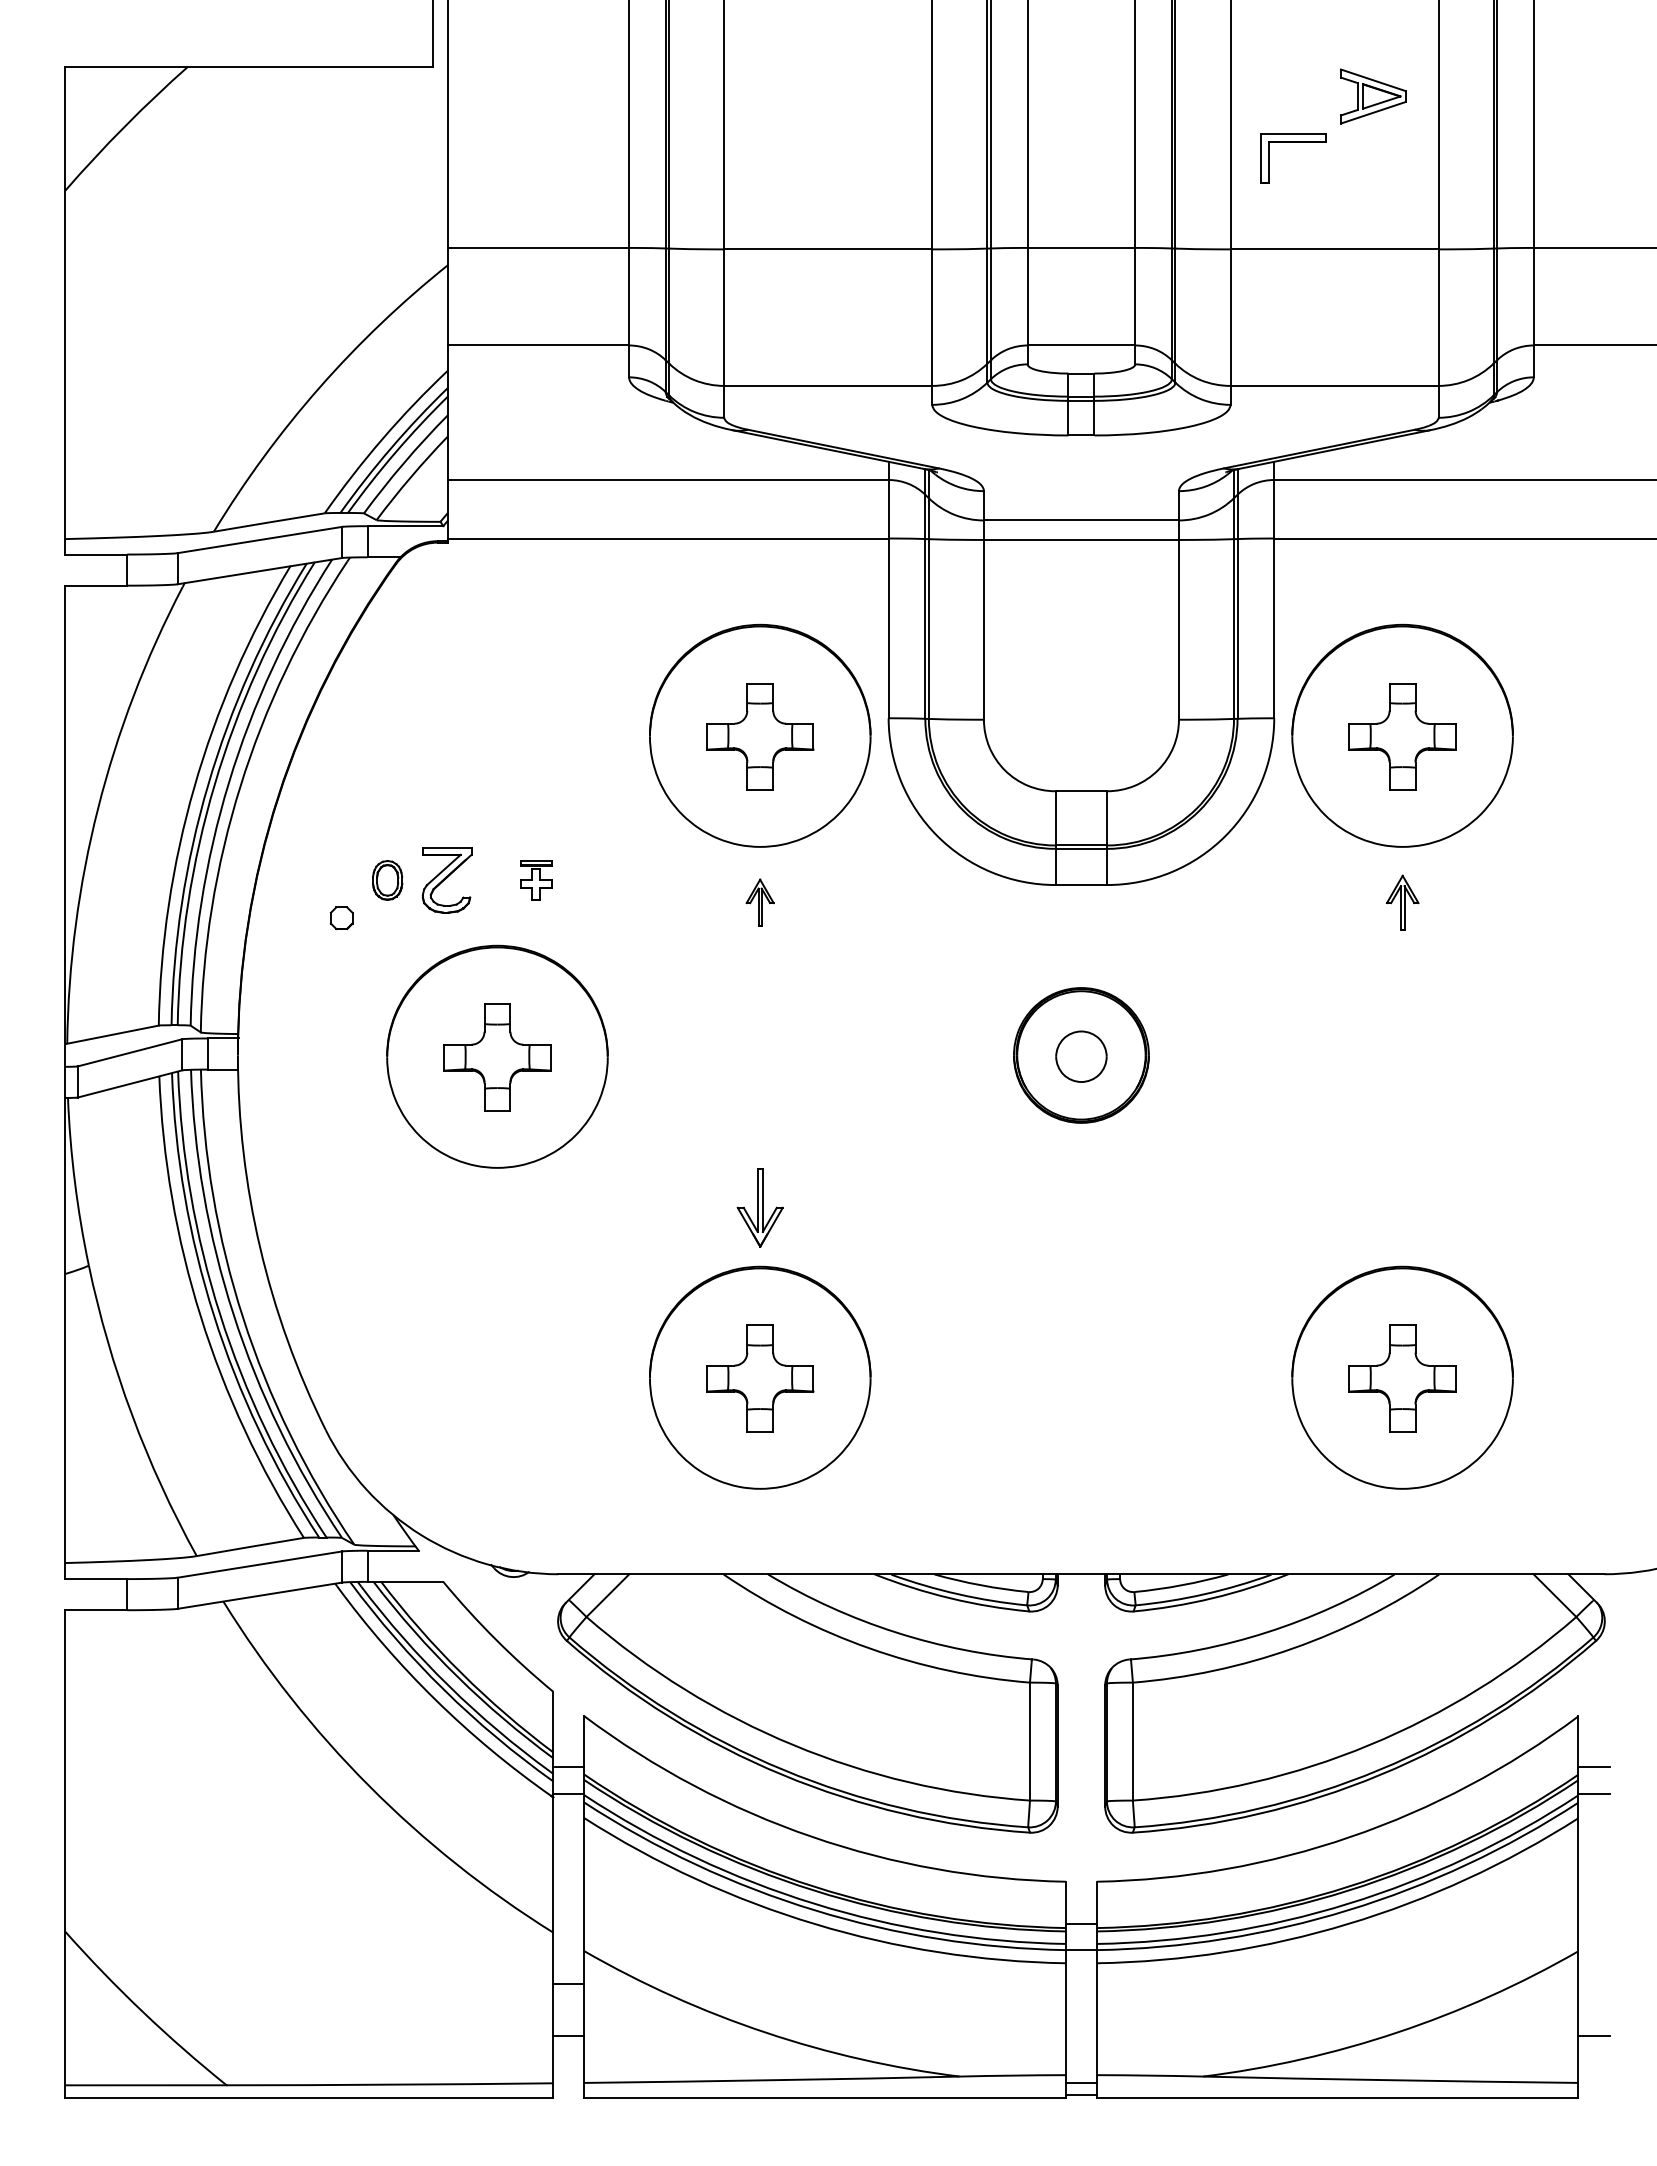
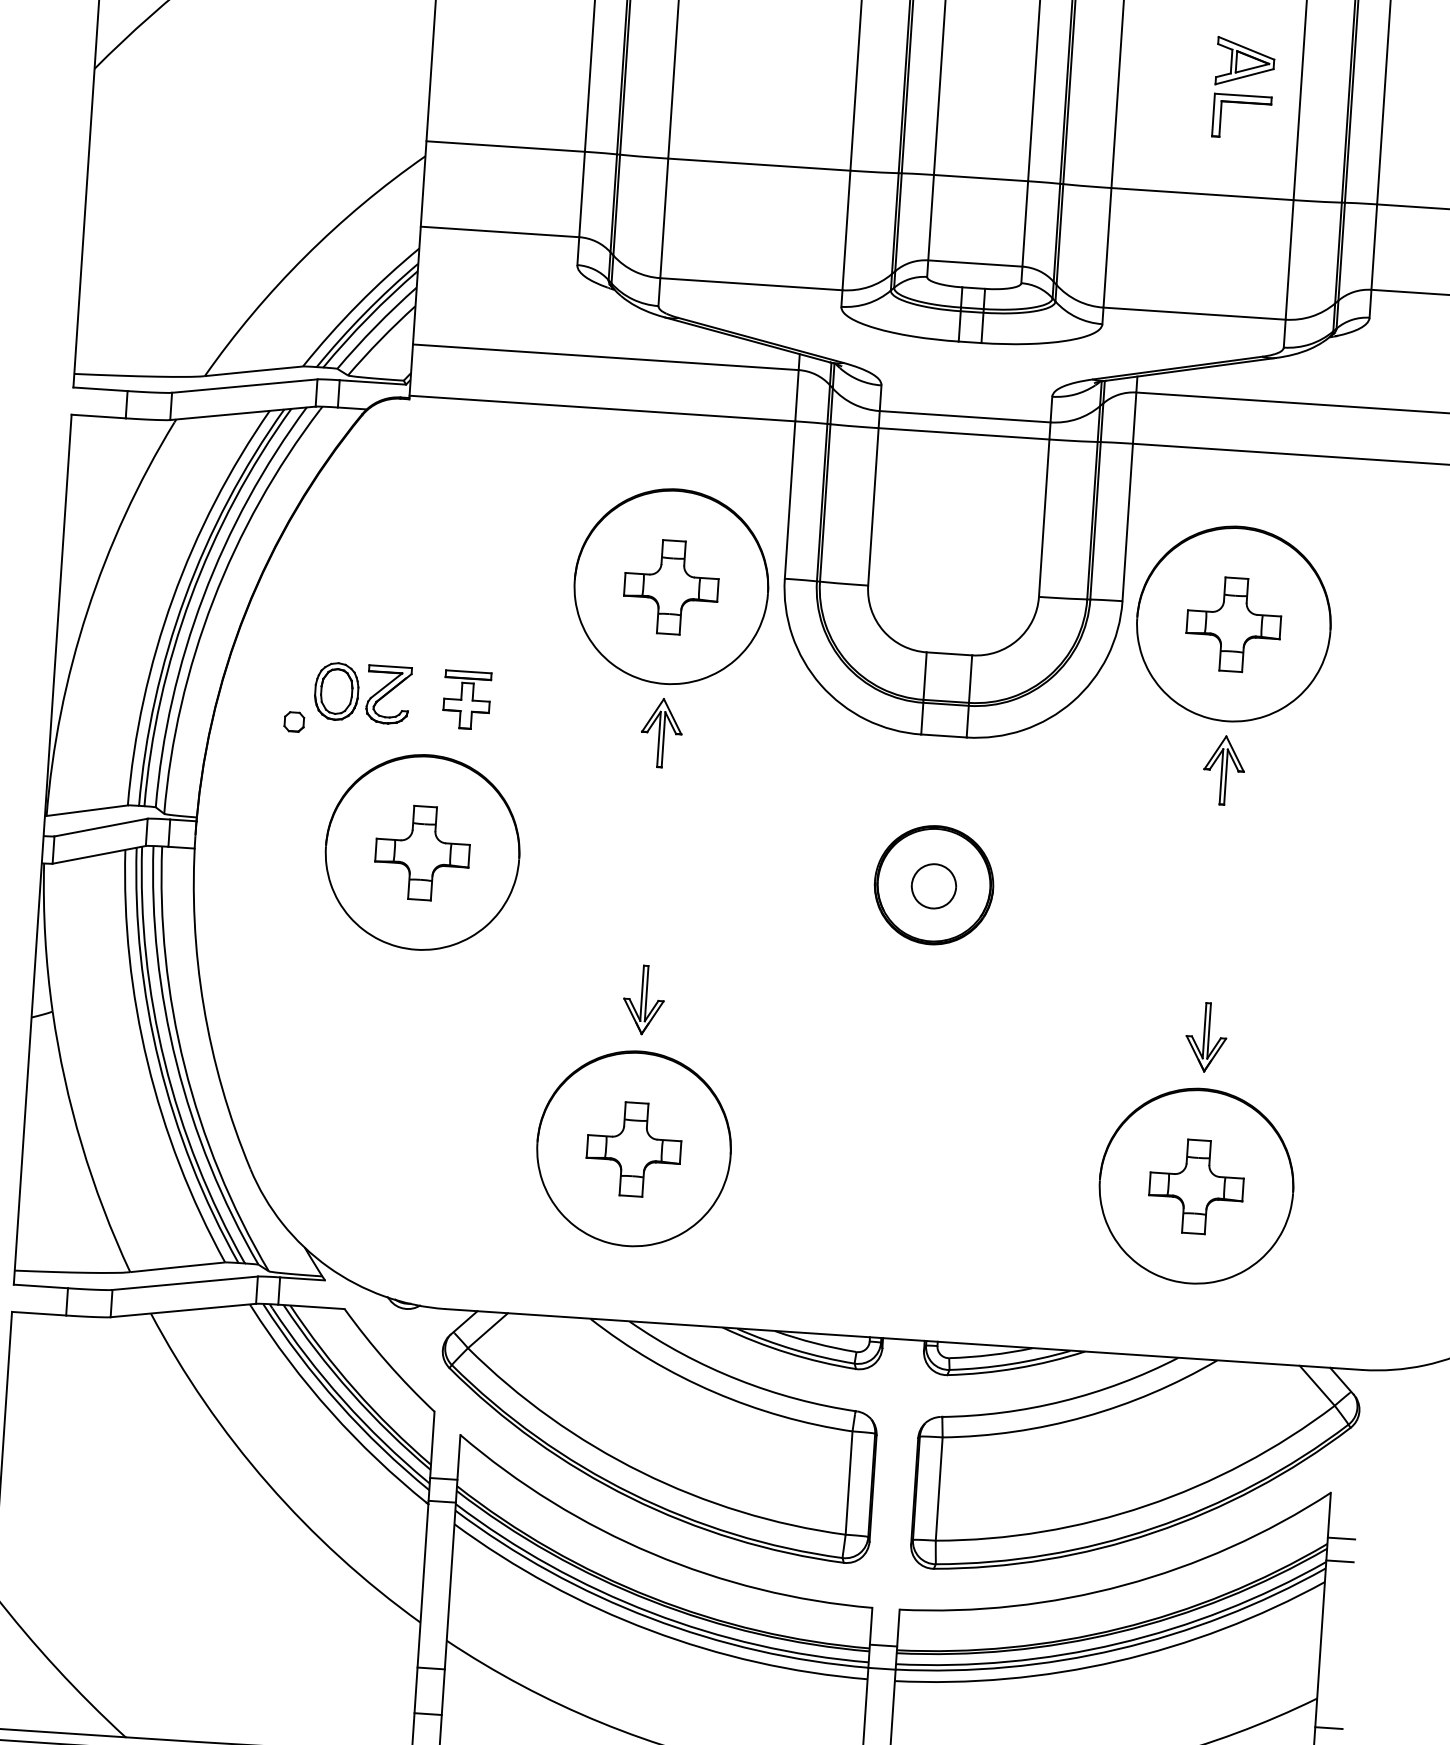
part: (1293, 142) -> (1242, 102), moved
part: (387, 880) -> (336, 691), size x1.67
part: (535, 880) -> (466, 700), size x1.67
part: (759, 902) -> (661, 732), size x1.67
part: (1402, 902) -> (1224, 769), size x1.43
part: (1402, 1207) -> (1206, 1037), added
line: (1593, 1983) -> (1328, 1727), added

